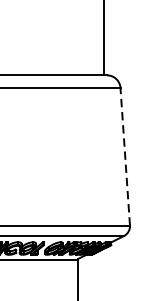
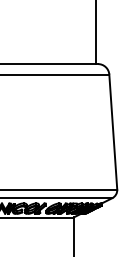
line: (125, 157) -> (113, 132), dashed -> solid

